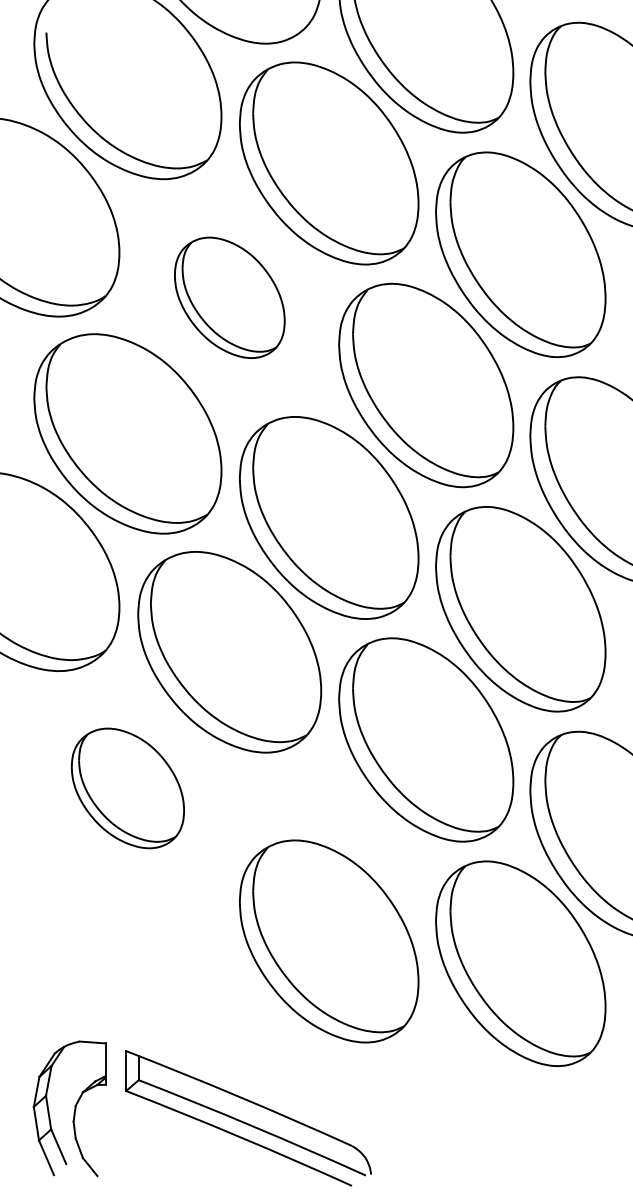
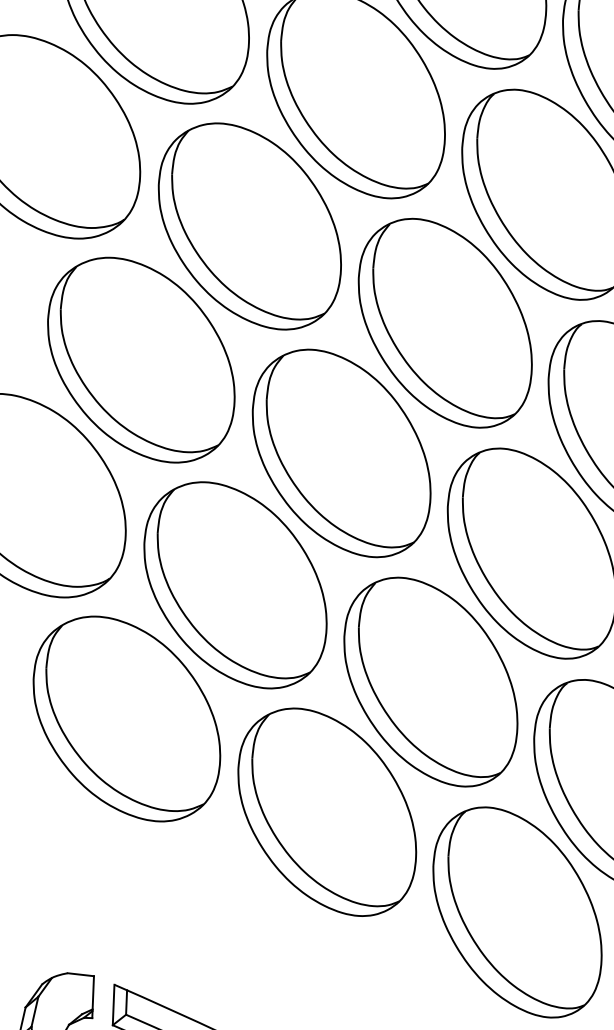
part: (229, 297) -> (249, 226), size x1.67
part: (127, 788) -> (126, 719), size x1.67
part: (328, 941) -> (326, 812), moved

